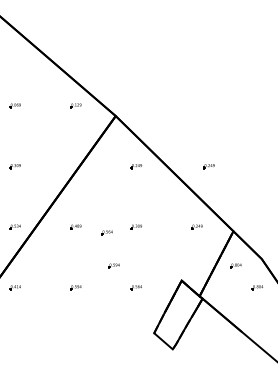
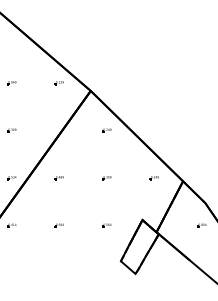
part: (208, 166) -> (163, 130), removed
part: (106, 232) -> (83, 182), removed
part: (112, 265) -> (88, 208), removed
part: (235, 265) -> (184, 208), removed

